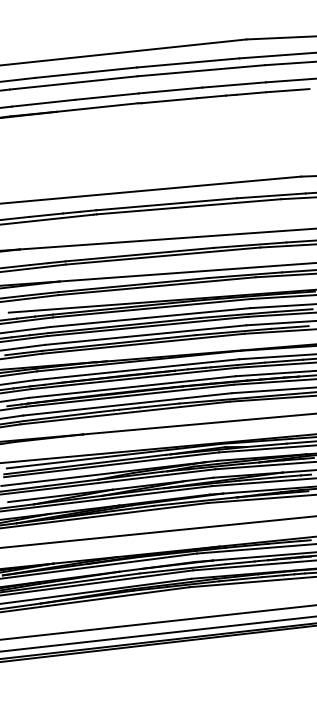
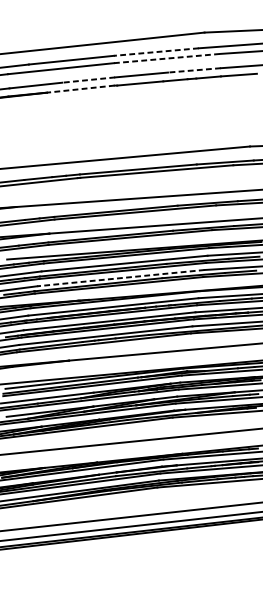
line: (187, 62) -> (155, 51), solid -> dashed
line: (201, 70) -> (167, 58), solid -> dashed
line: (234, 84) -> (194, 70), solid -> dashed
line: (107, 96) -> (89, 79), solid -> dashed
line: (96, 107) -> (80, 89), solid -> dashed
line: (145, 335) -> (120, 278), solid -> dashed

